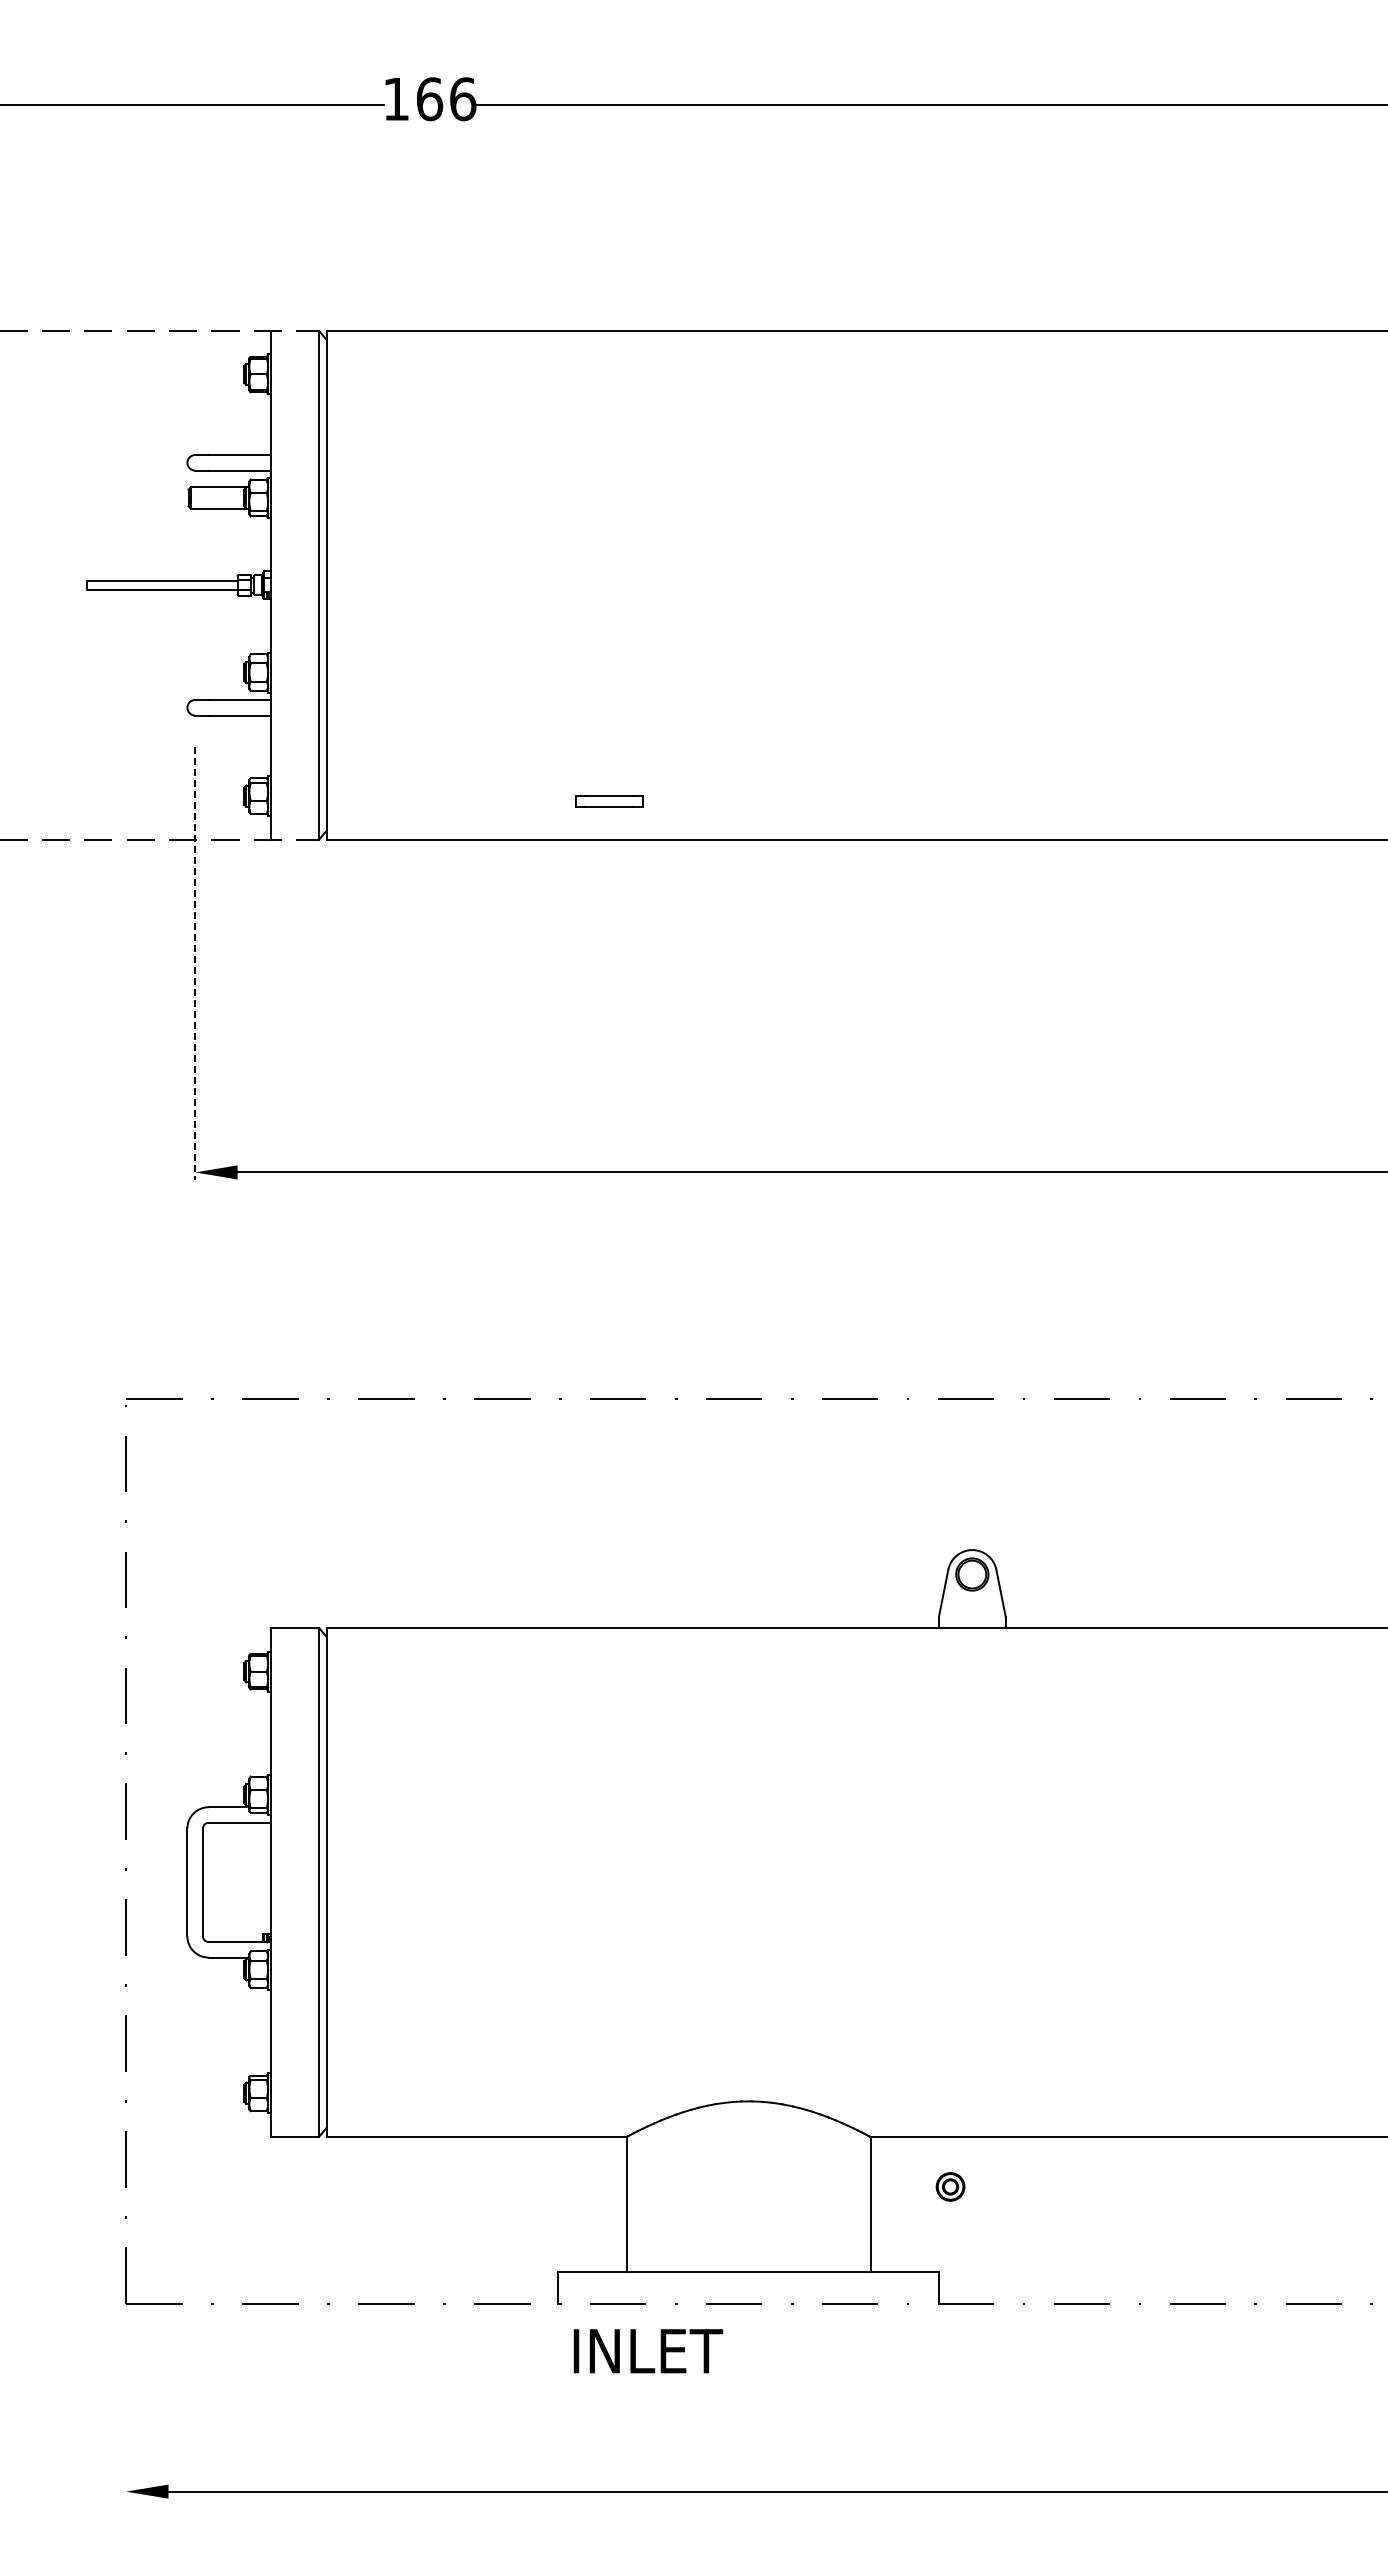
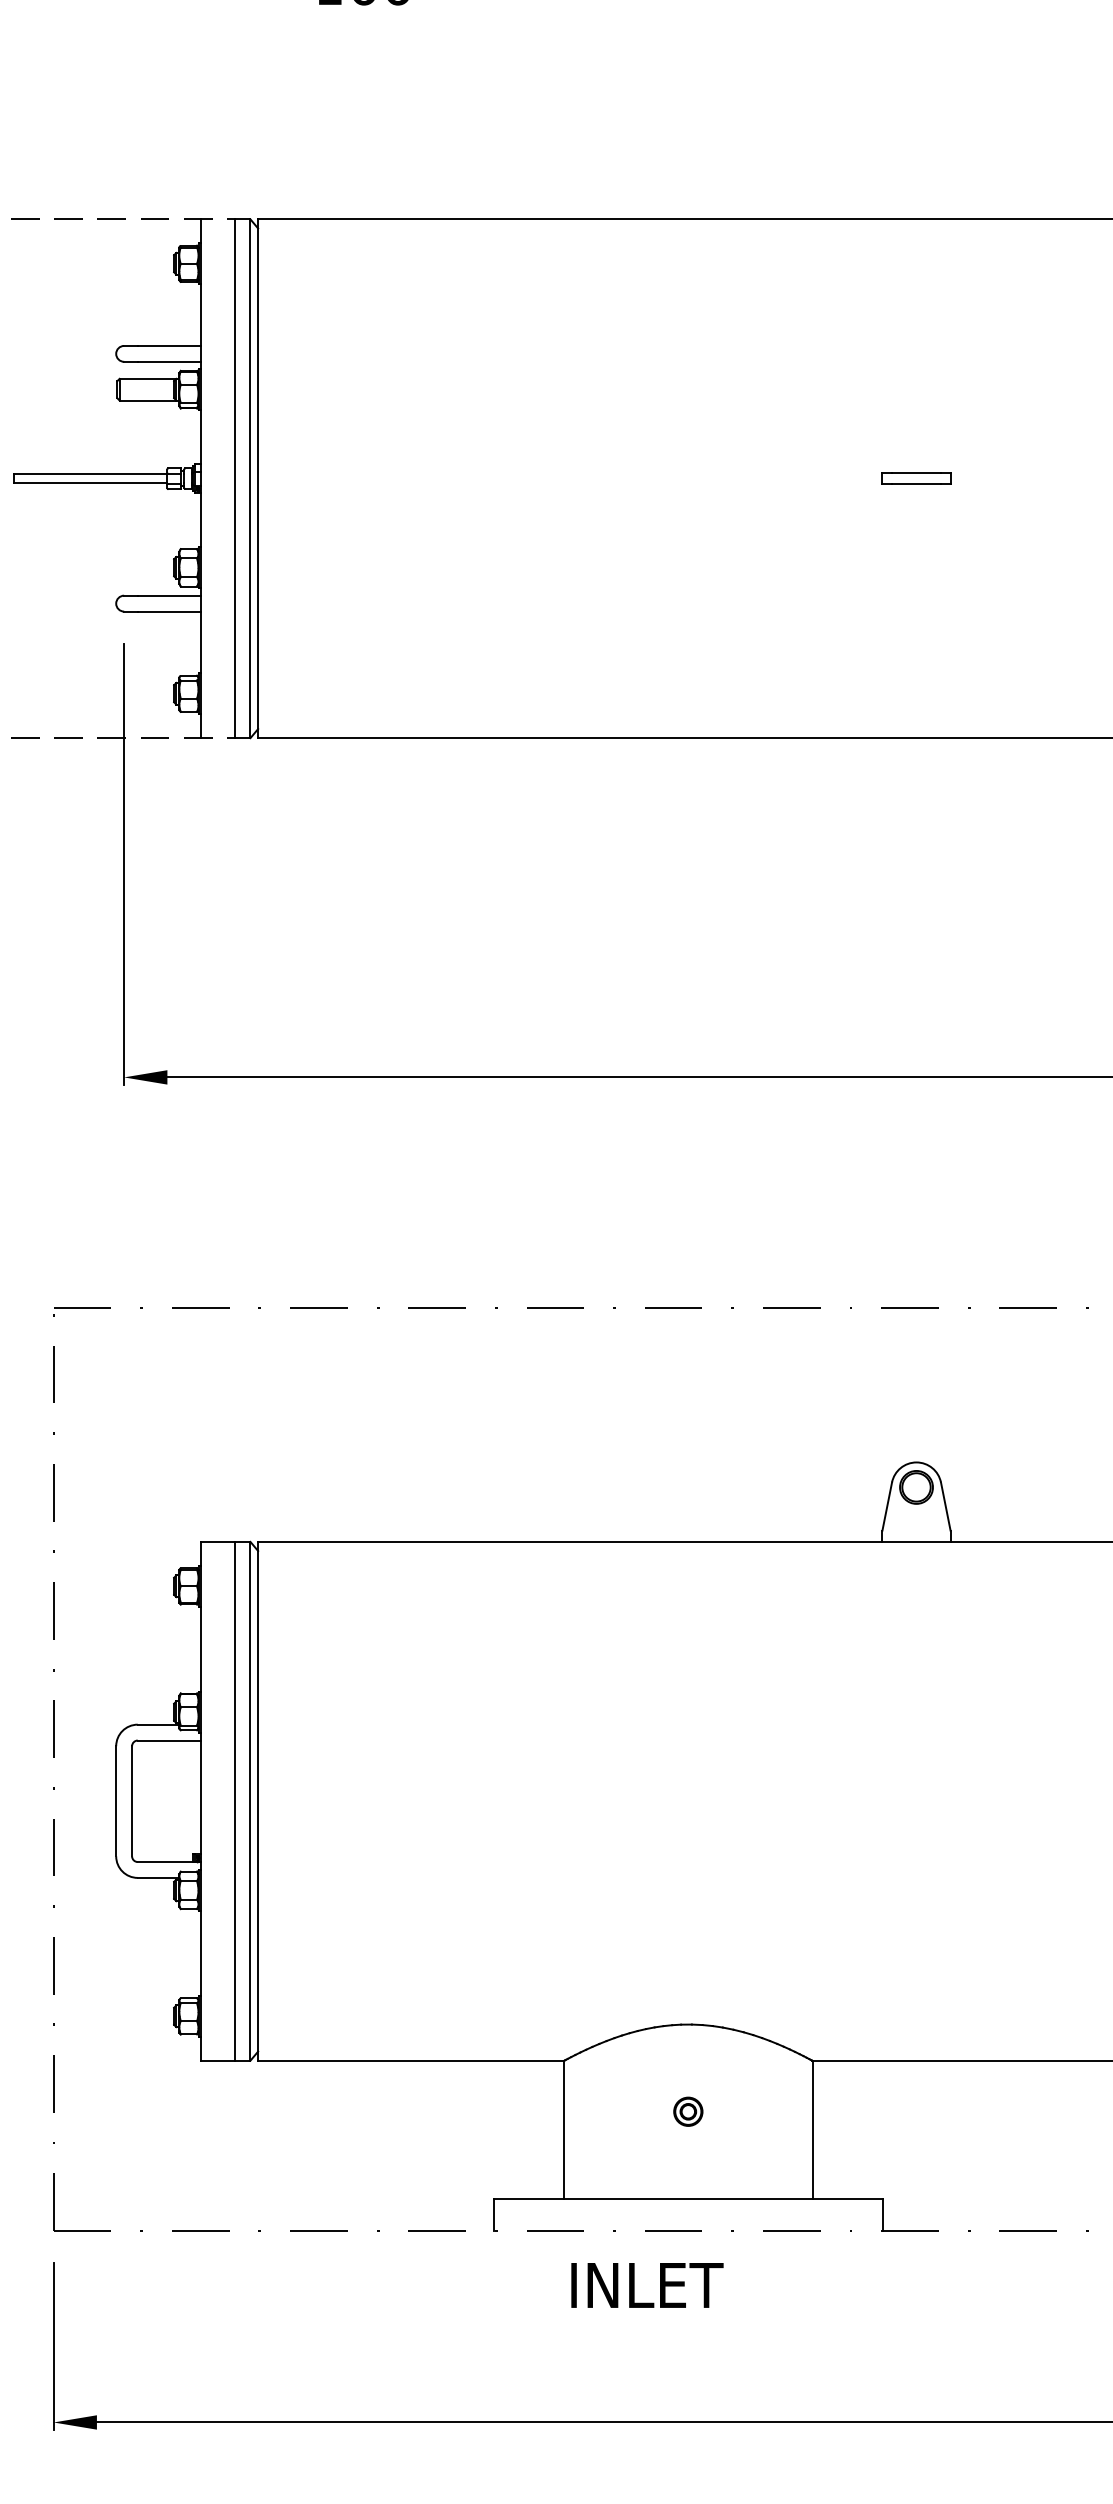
line: (304, 584) -> (235, 477), added
part: (609, 801) -> (916, 478), moved
line: (195, 963) -> (124, 864), dashed -> solid
line: (304, 1882) -> (235, 1801), added
part: (950, 2186) -> (688, 2111), moved
text: (648, 2351) -> (647, 2285), moved
line: (126, 2416) -> (54, 2345), added

